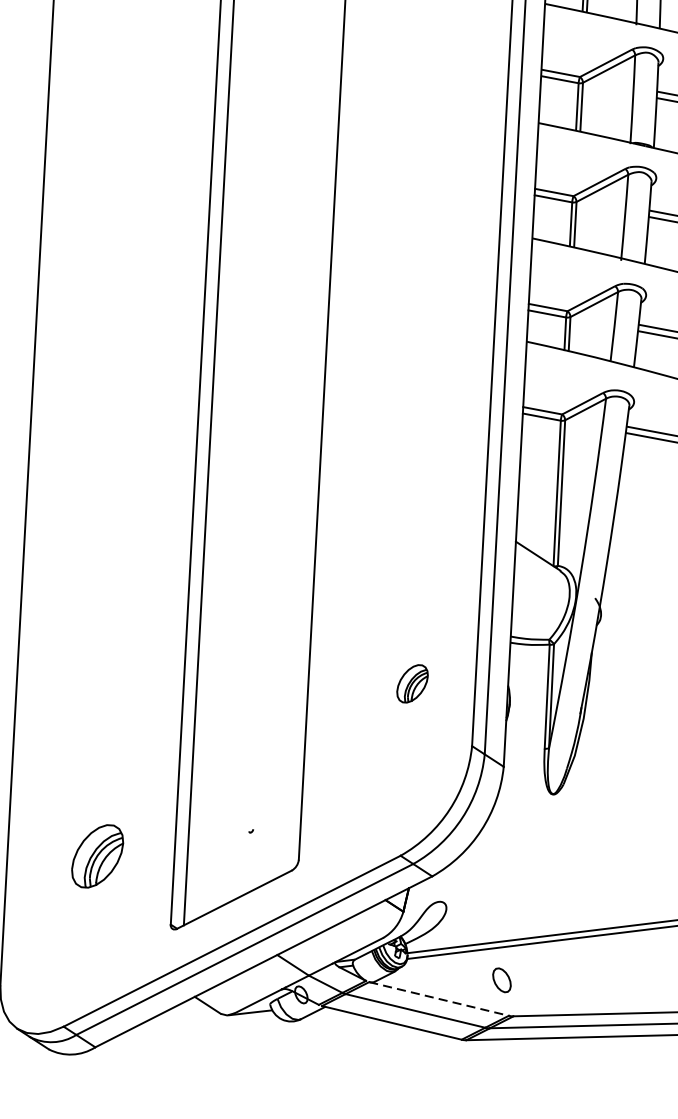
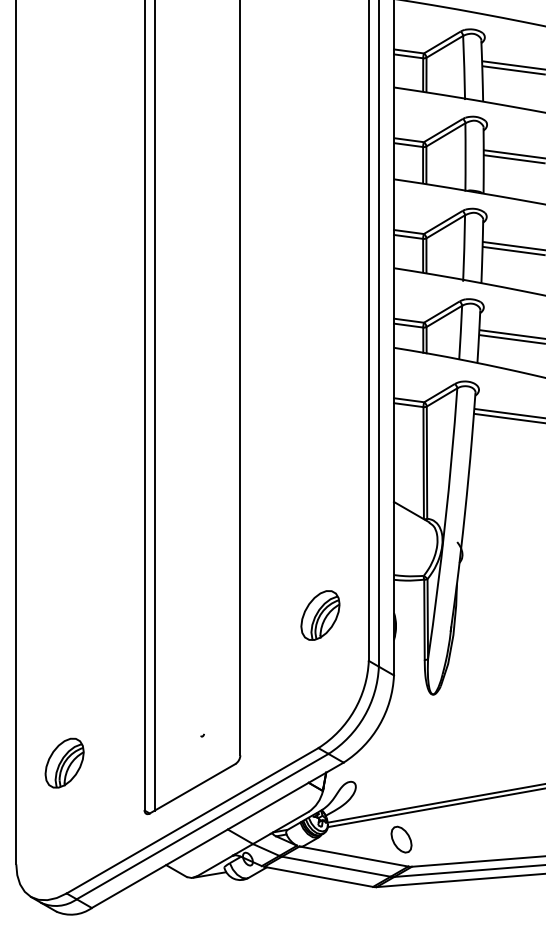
part: (412, 683) -> (320, 615), size x1.67
part: (97, 855) -> (64, 762), moved
part: (501, 980) -> (401, 839), size x1.43
line: (439, 998) -> (354, 856), dashed -> solid

